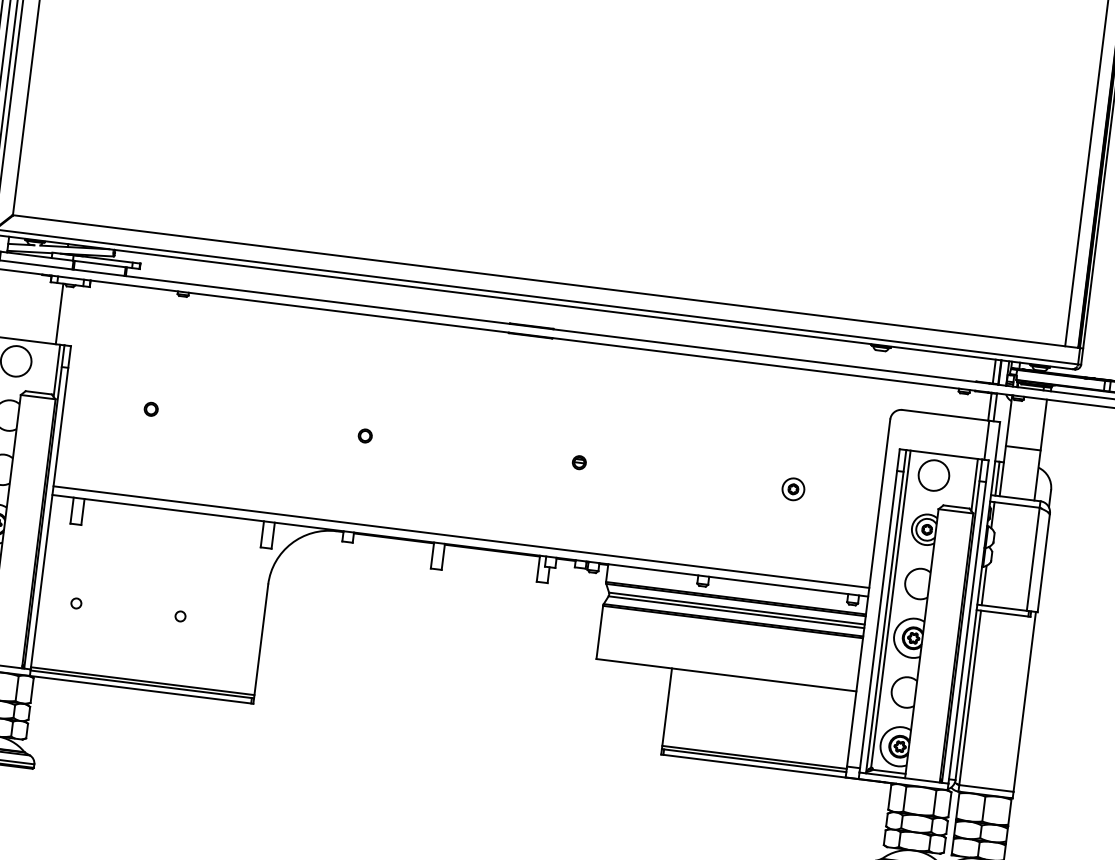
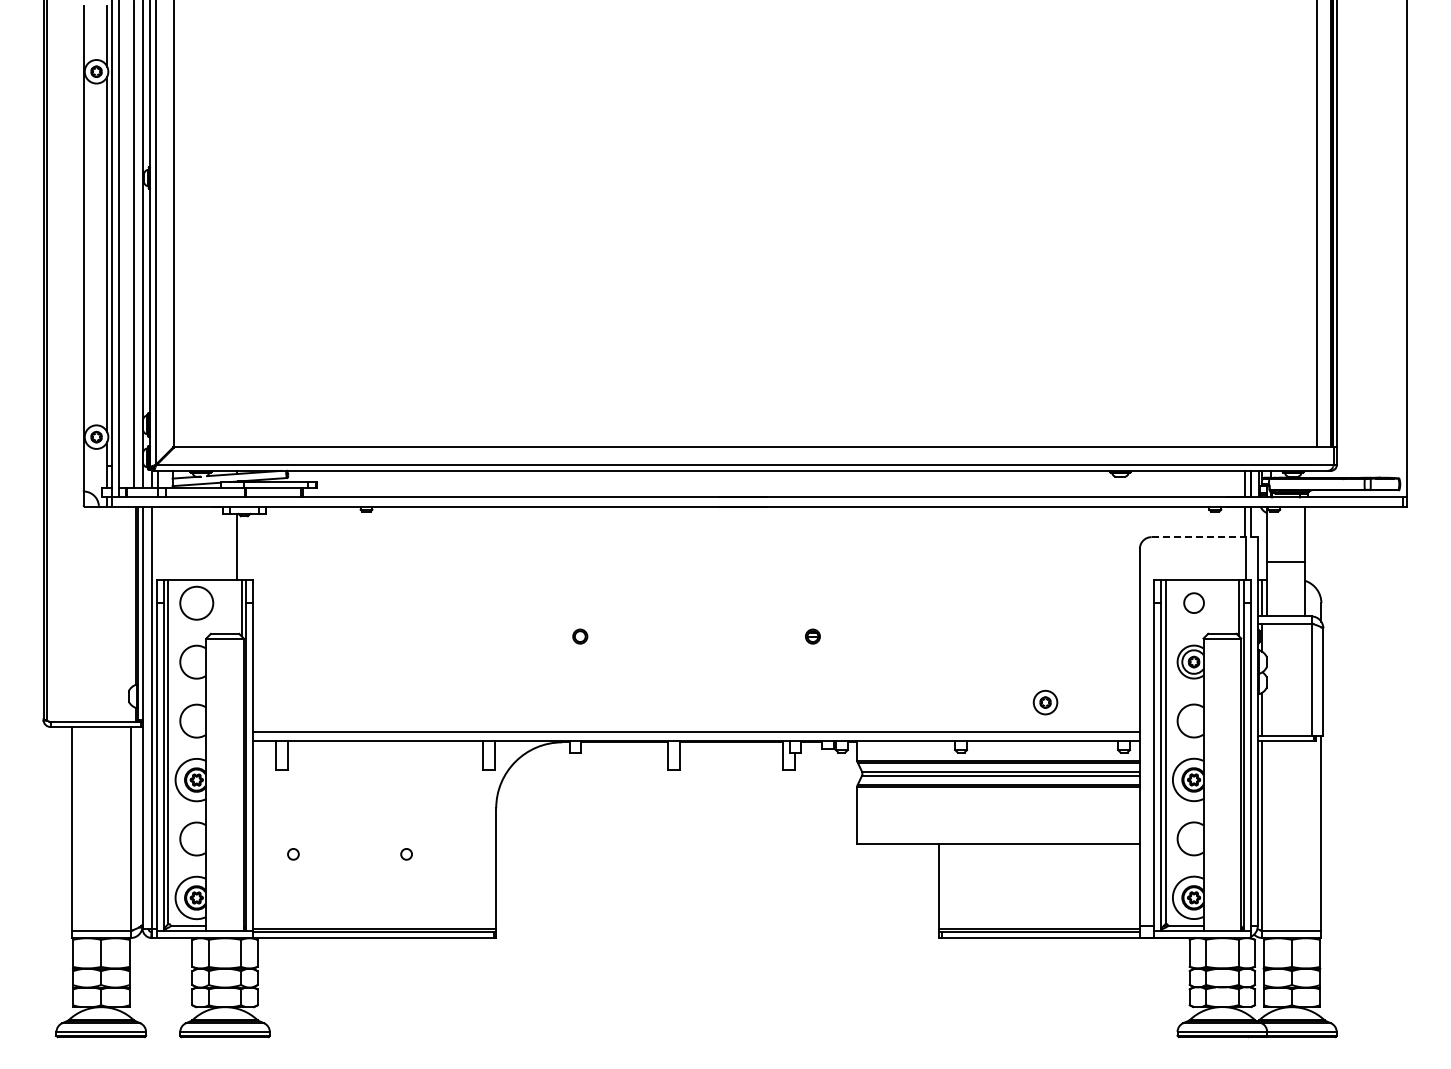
part: (151, 409) -> (347, 636), removed
line: (951, 416) -> (1204, 537), solid -> dashed
circle: (933, 474) -> (1193, 602), size x0.6
part: (793, 489) -> (1045, 702), moved

